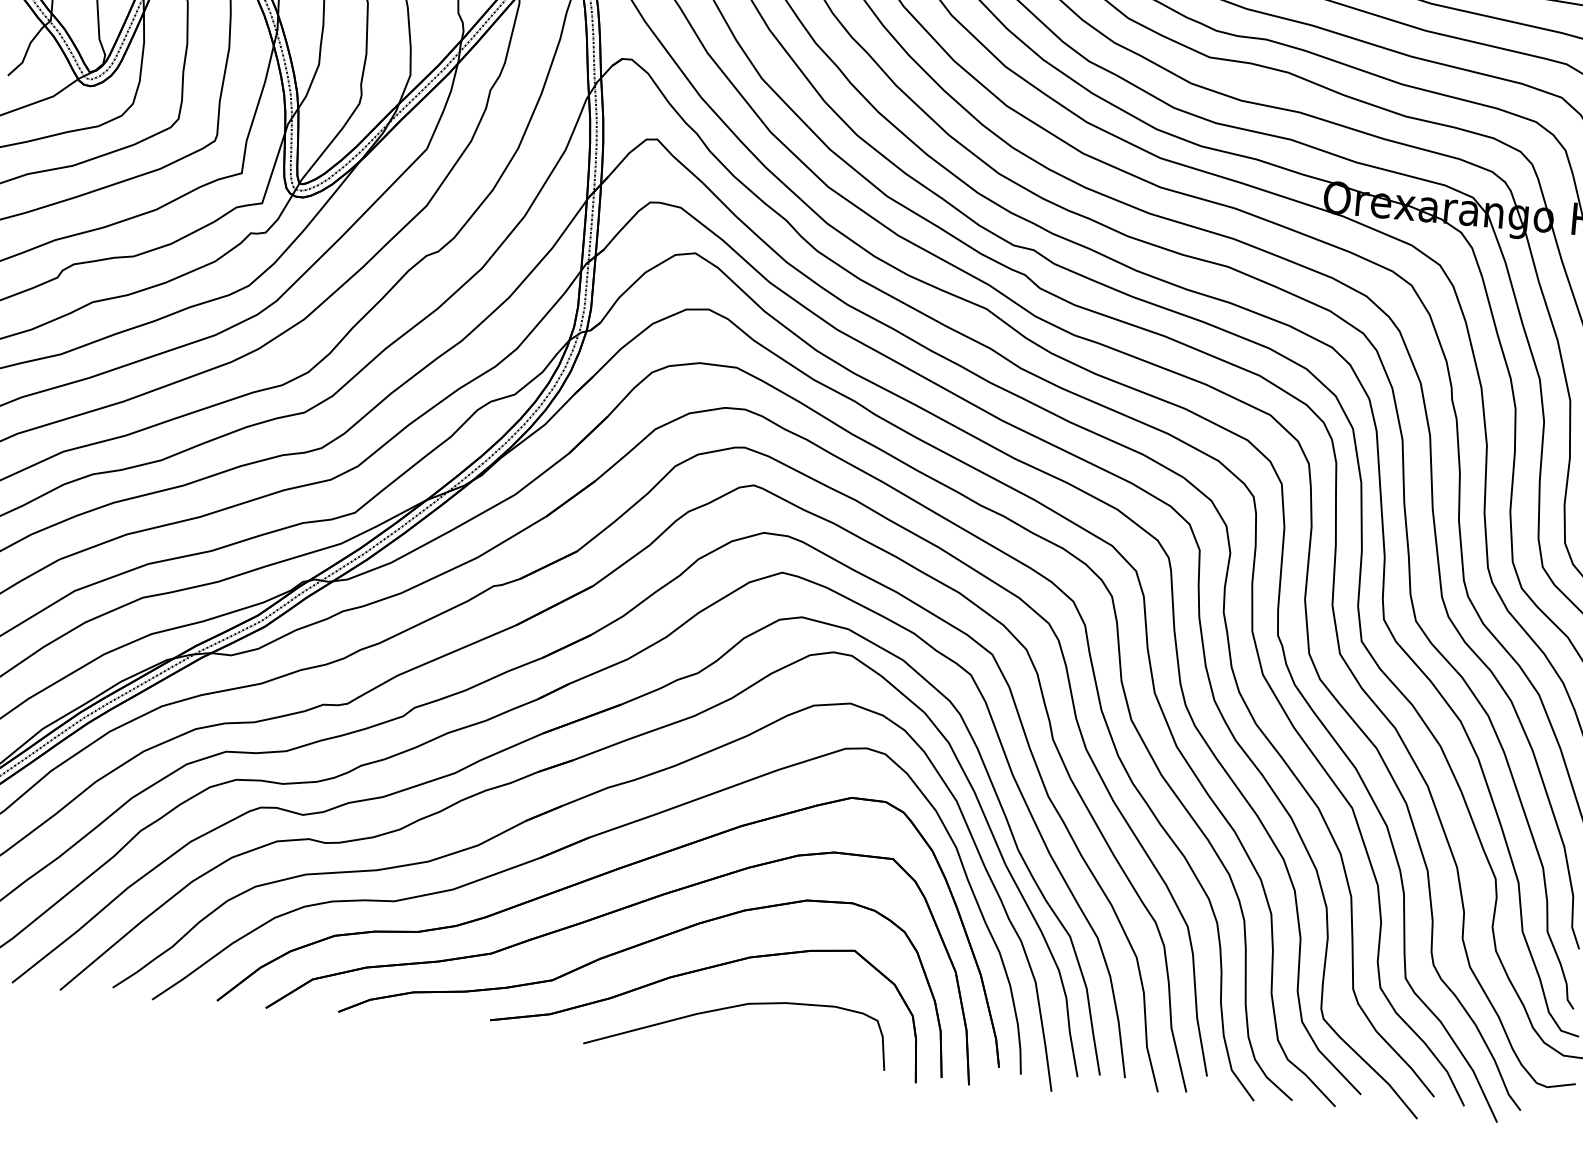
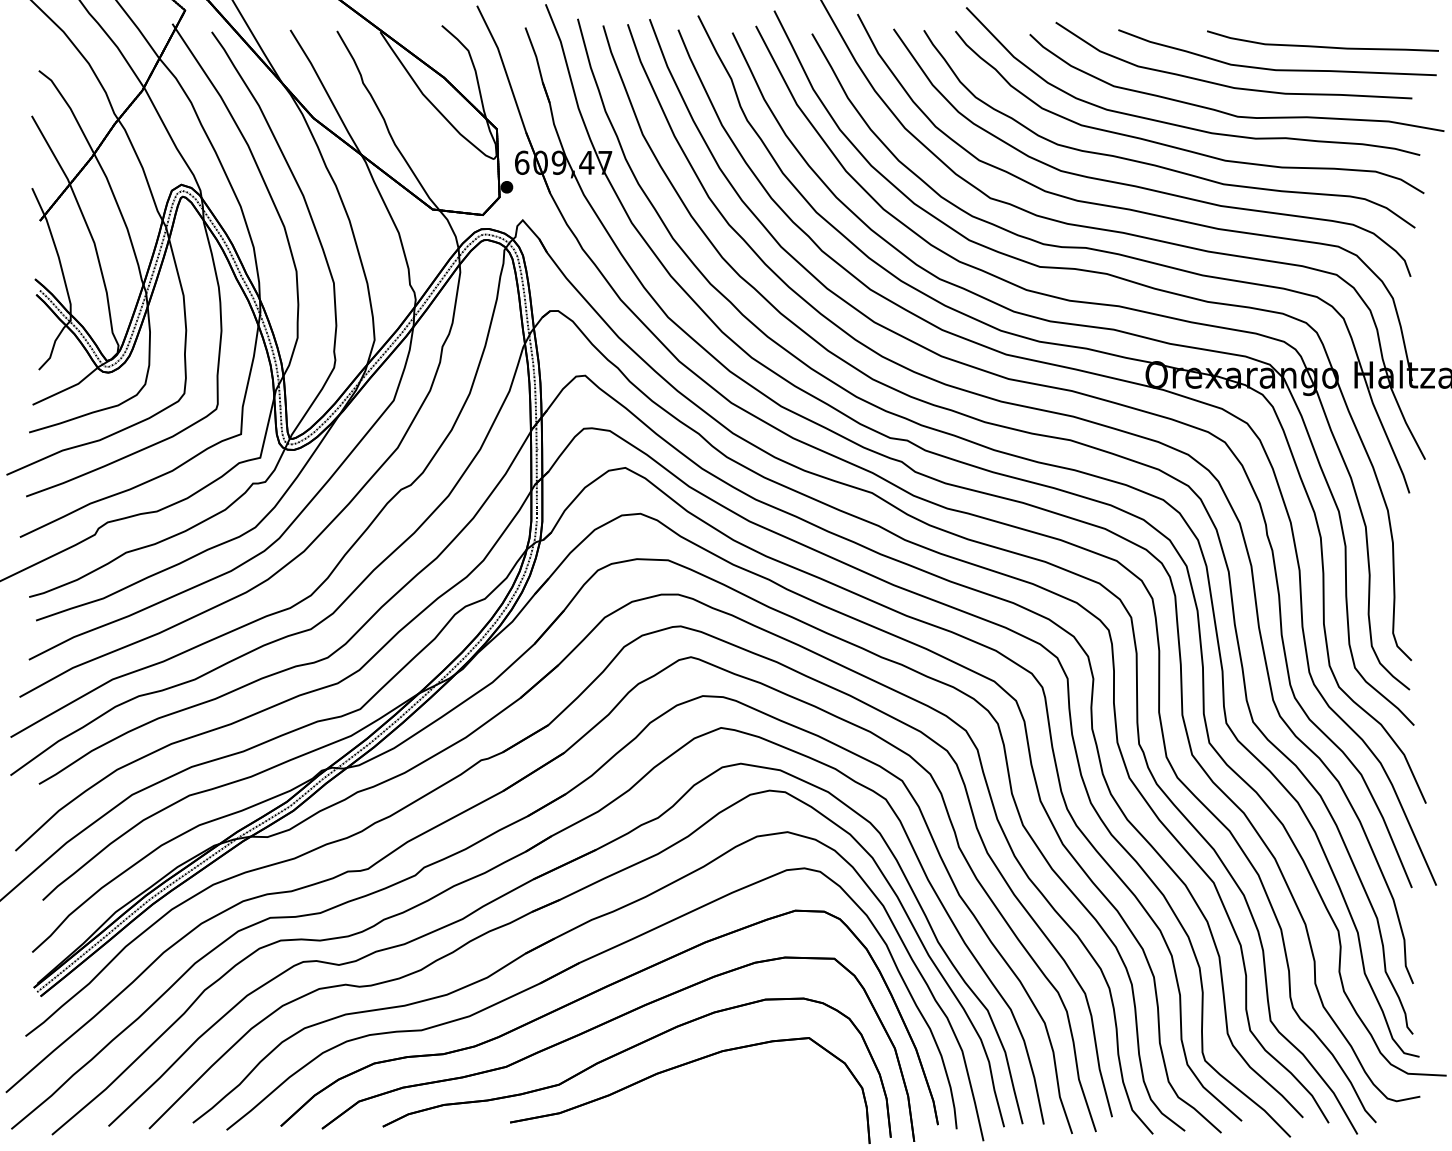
curve: (735, 1008) -> (713, 1094), removed

